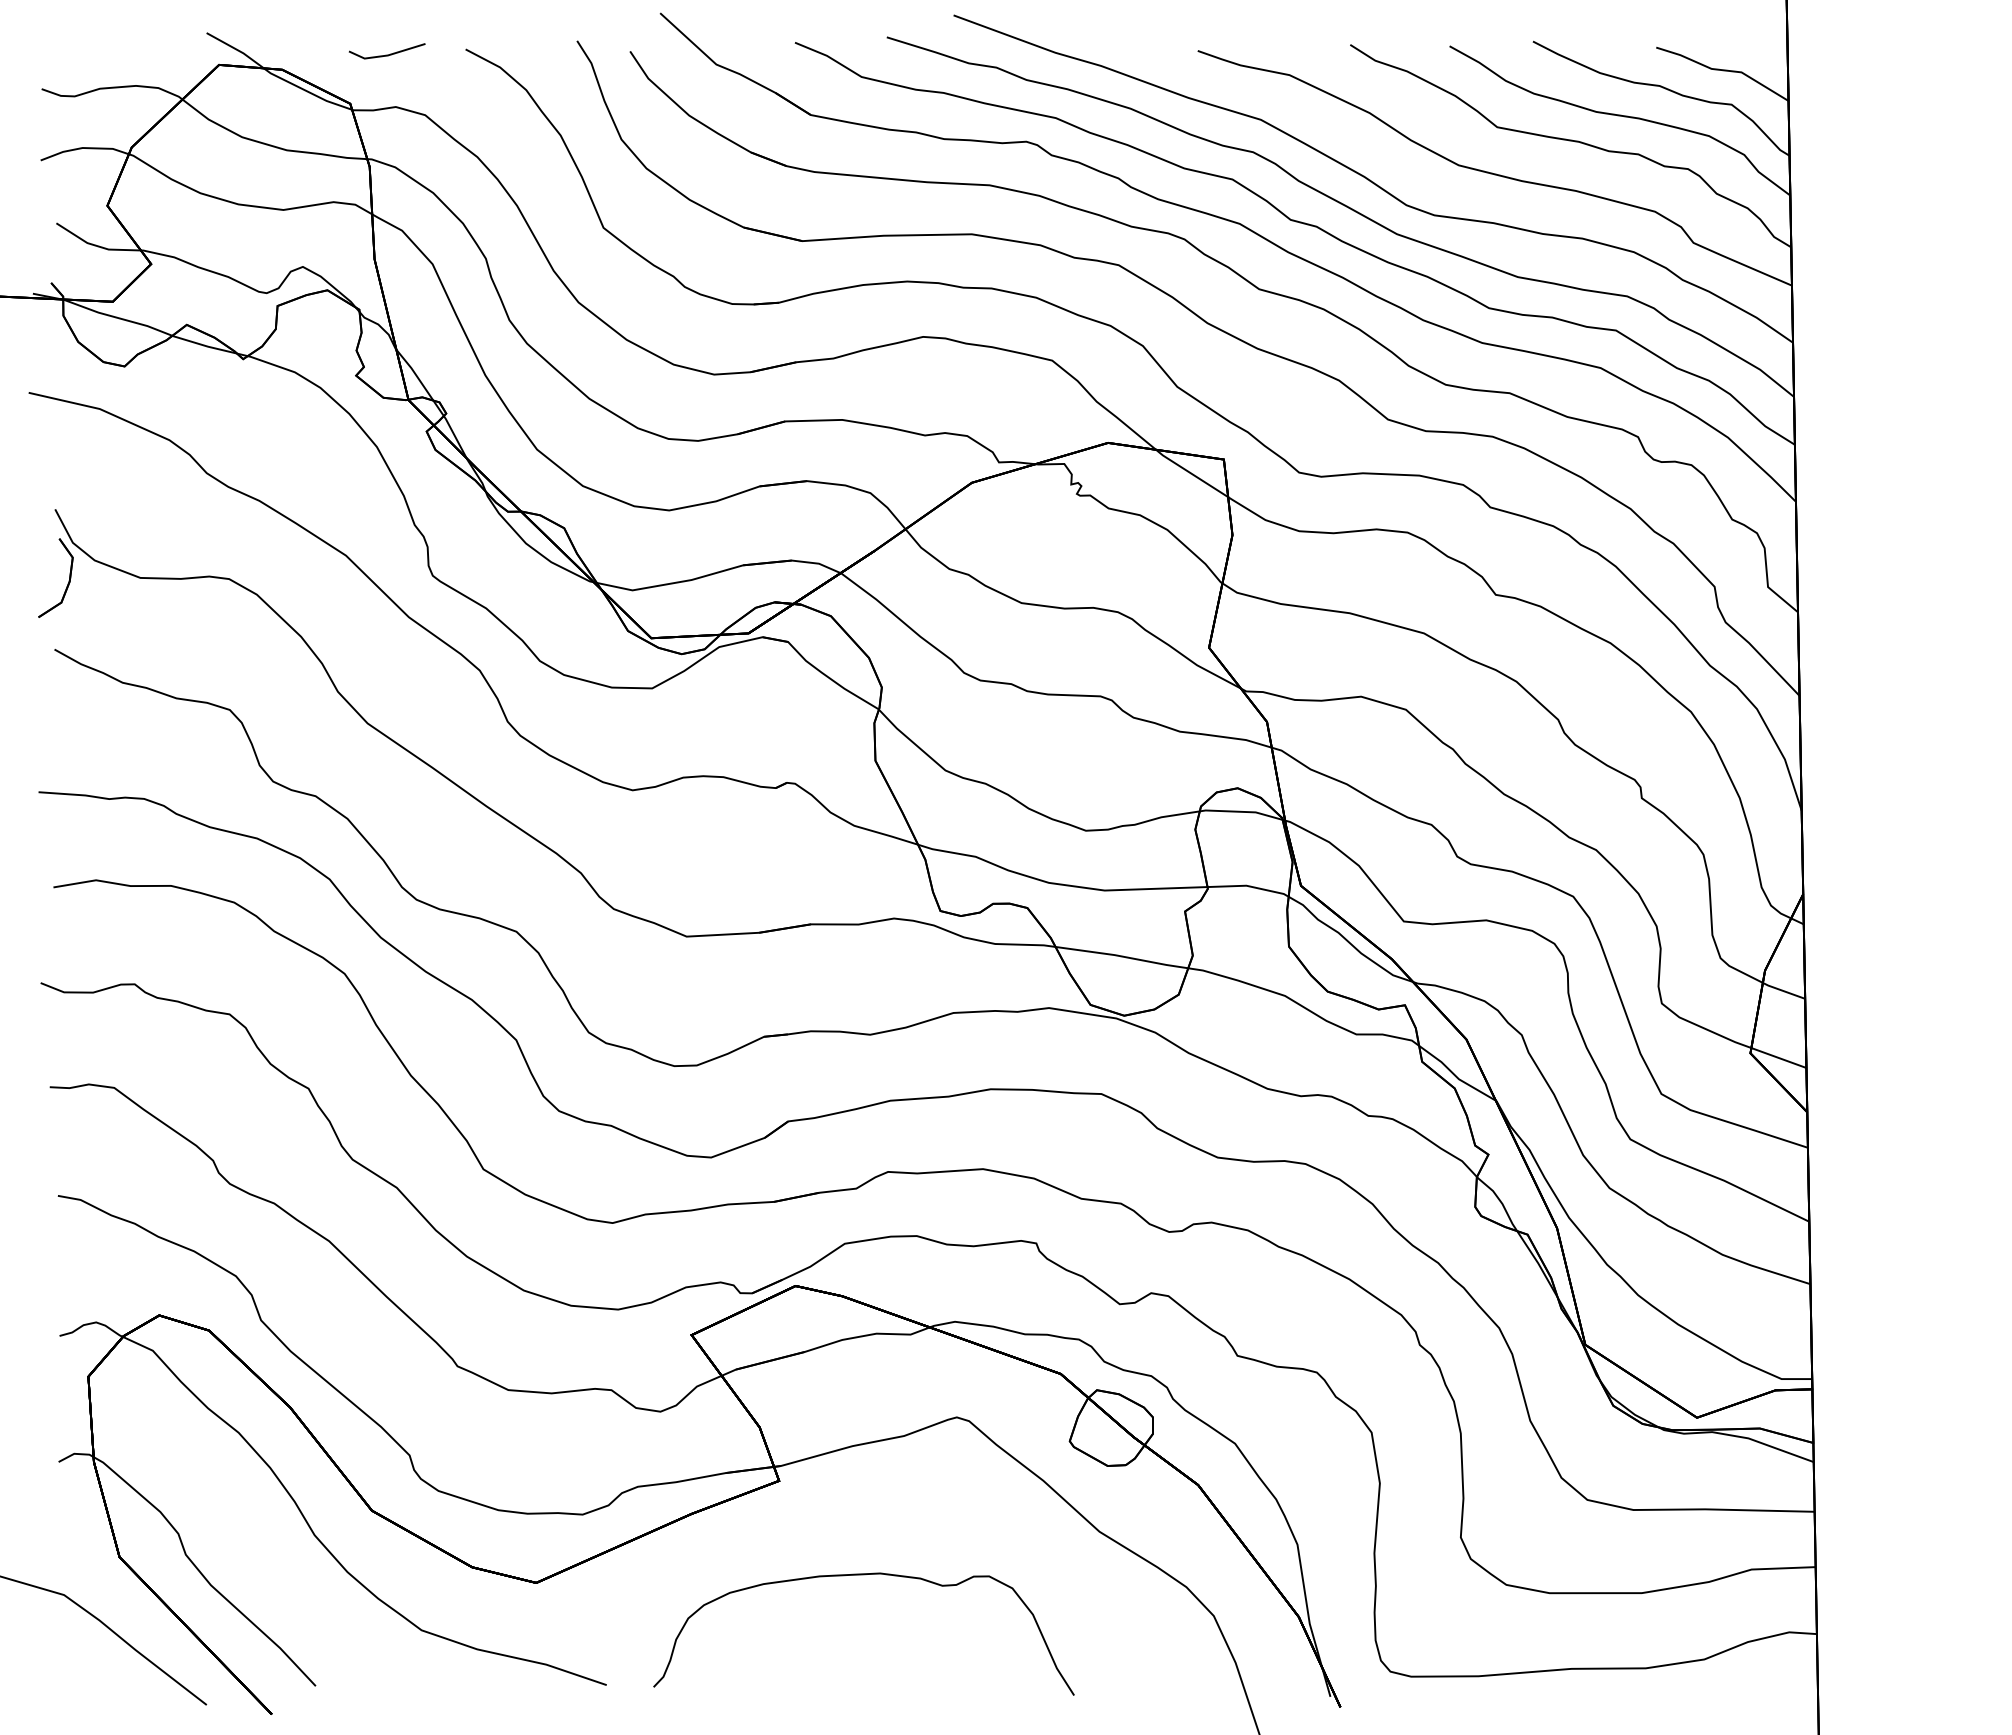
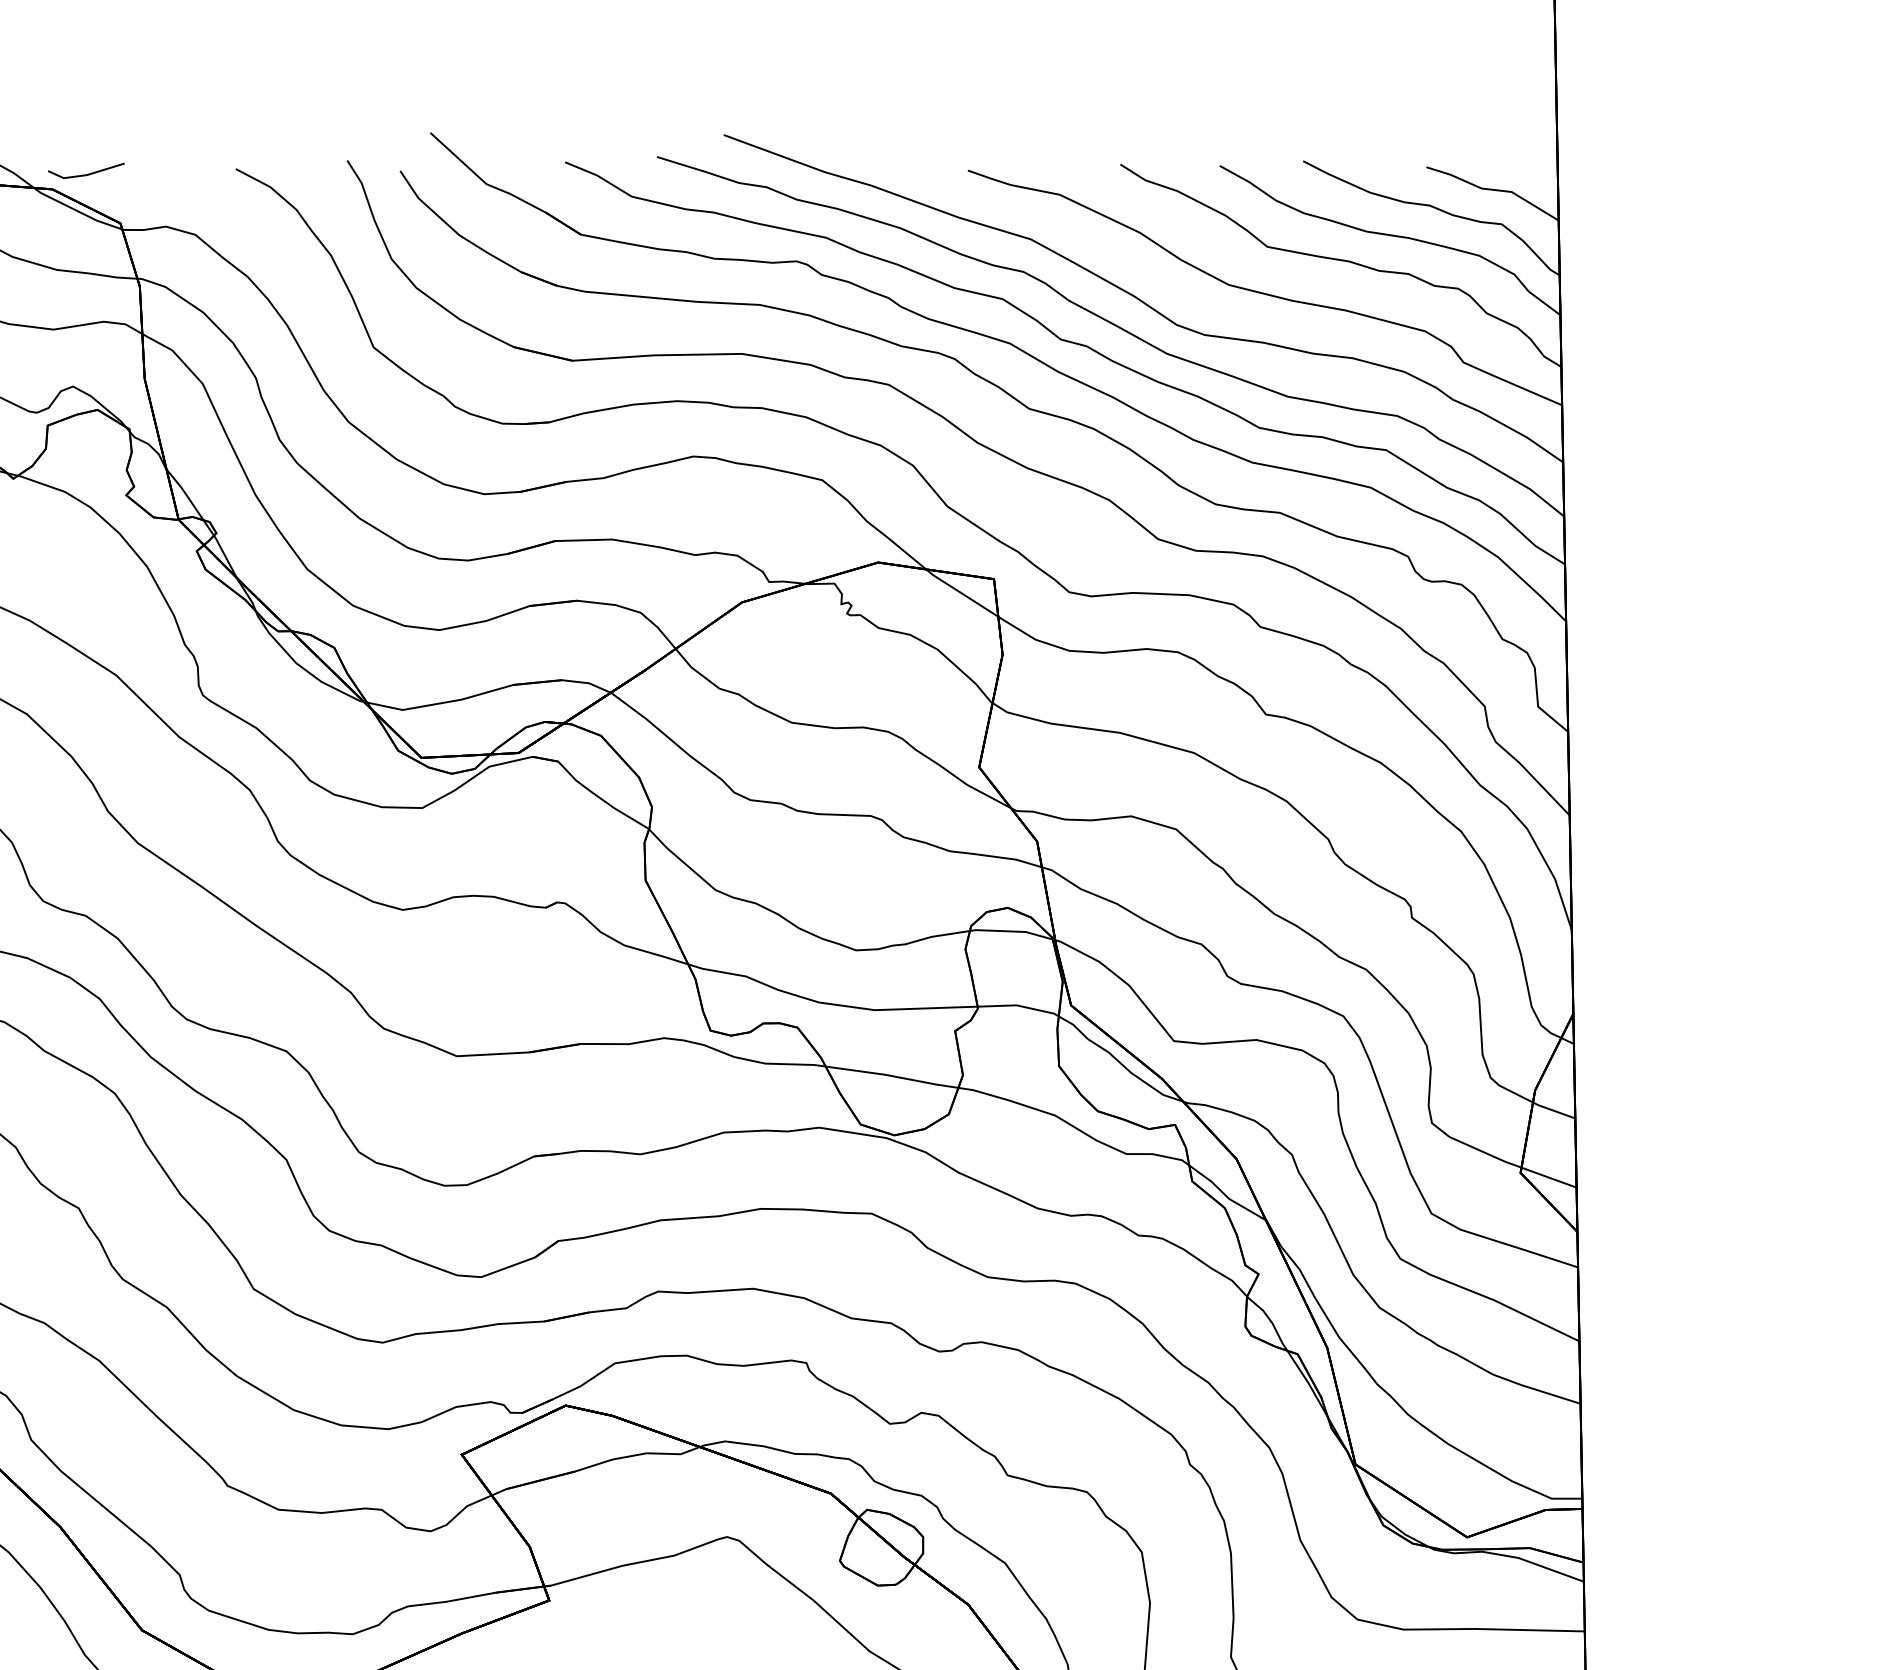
line: (386, 54) -> (85, 174), moved

